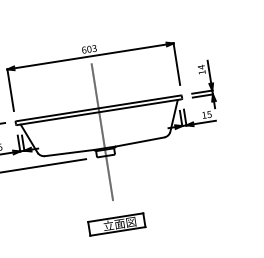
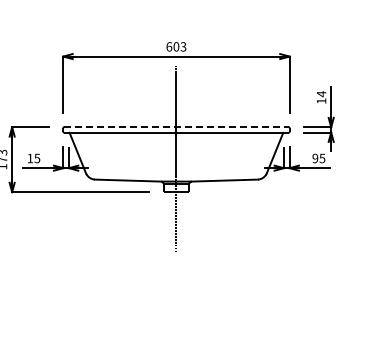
line: (98, 108) -> (176, 127), solid -> dashed
text: (204, 115) -> (315, 158), 15 -> 95
part: (116, 224) -> (176, 285), removed

